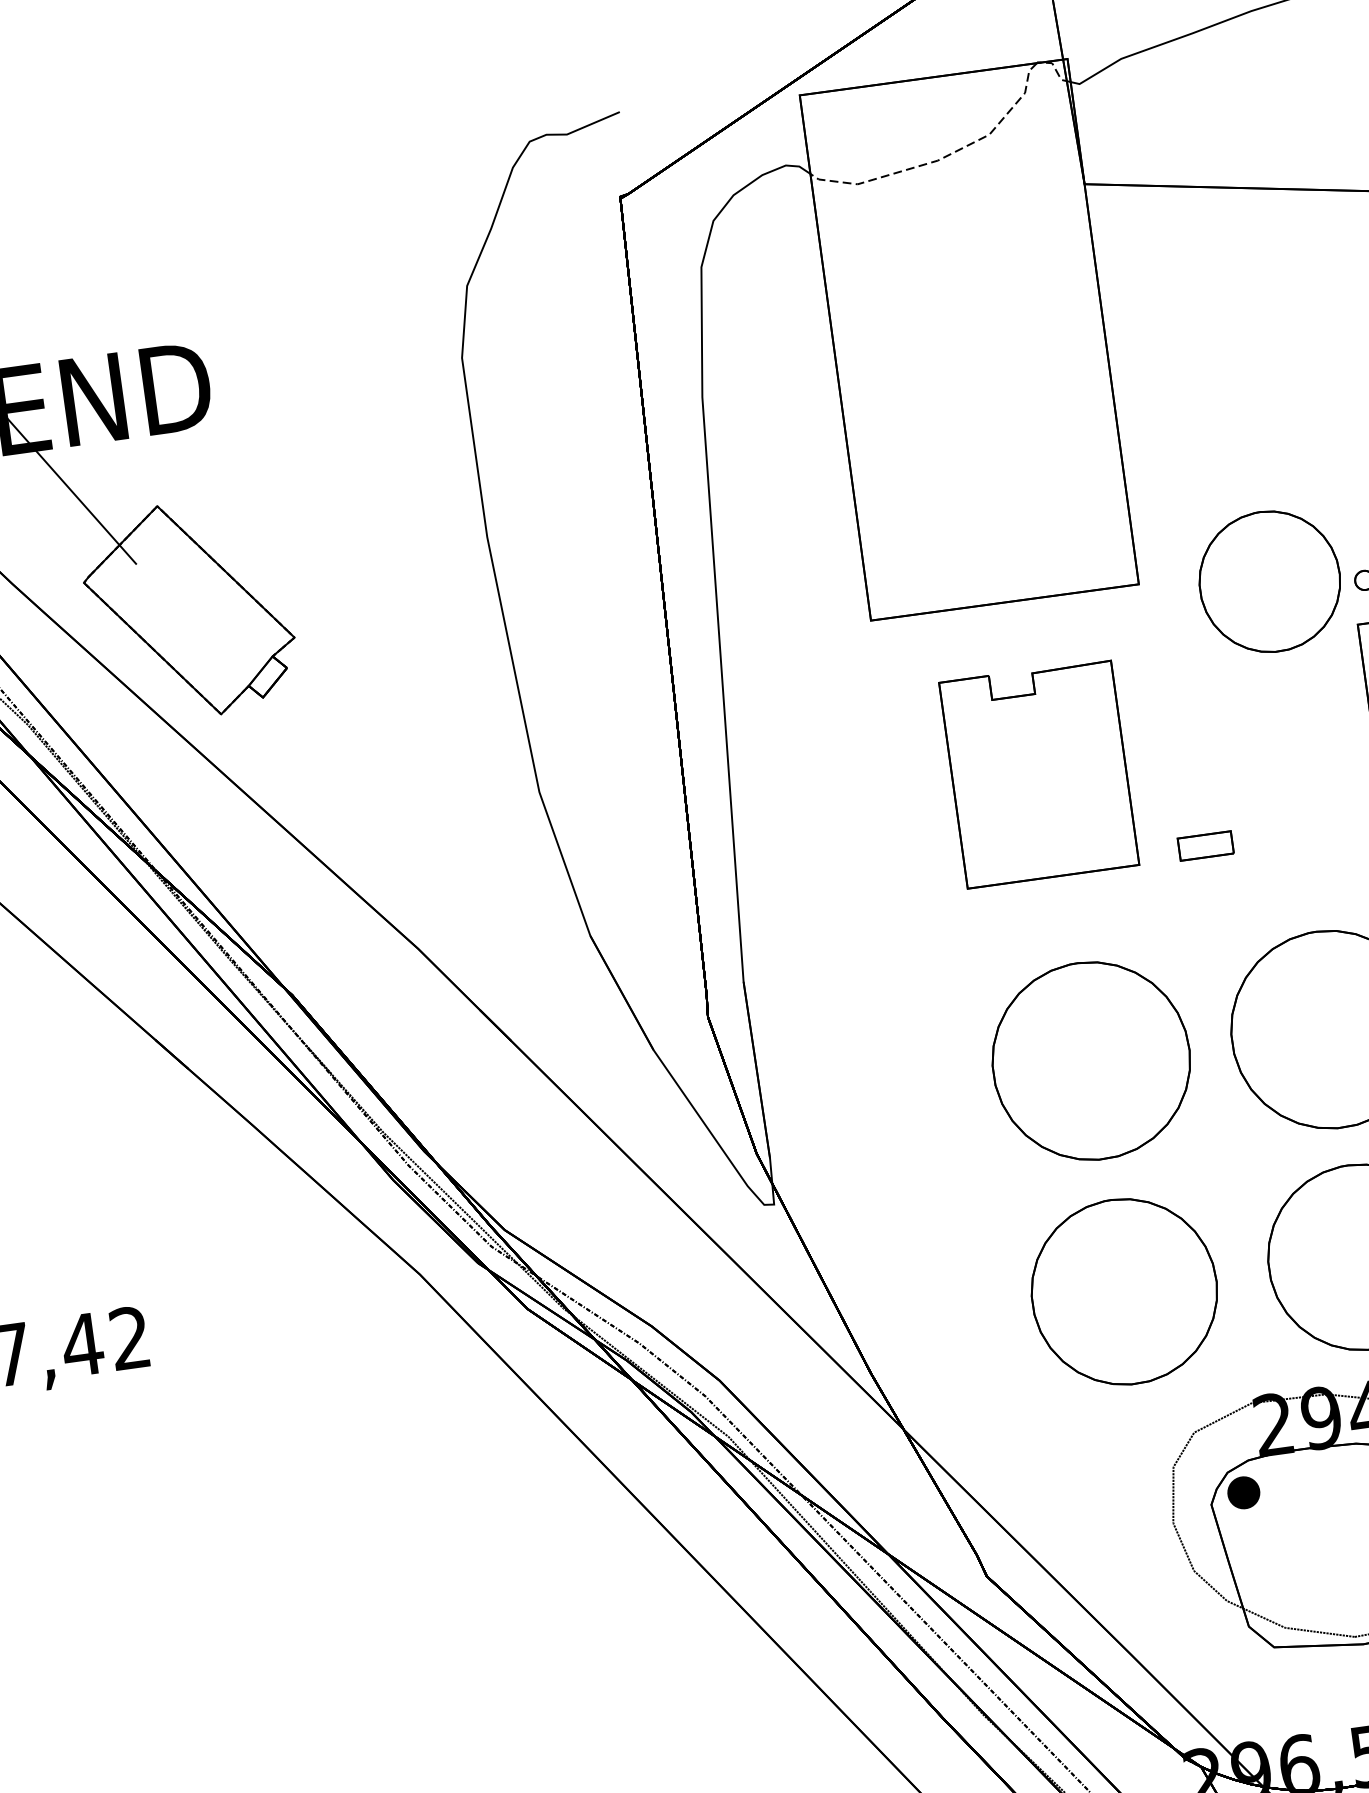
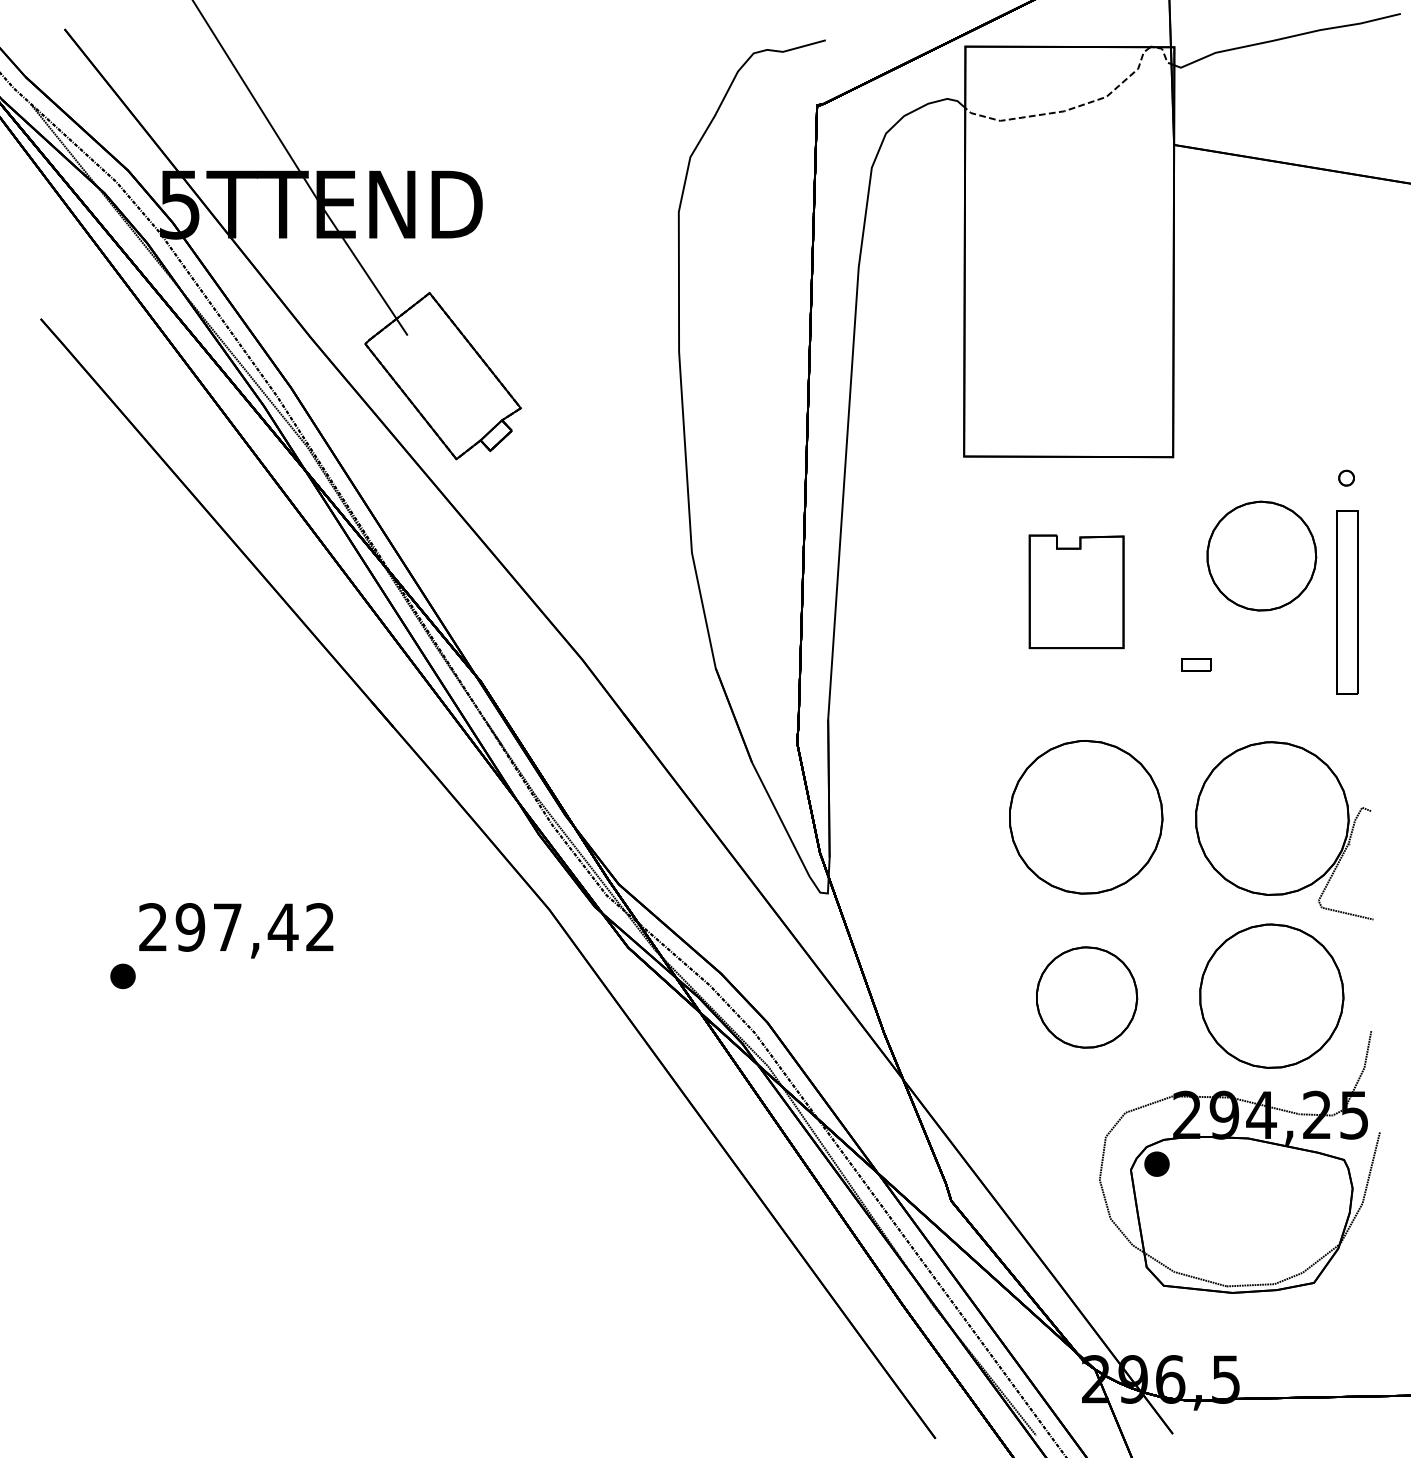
part: (1269, 580) -> (1261, 555), moved
part: (1038, 773) -> (1076, 591), size x0.7
part: (1205, 845) -> (1196, 664), size x0.7
part: (1123, 1291) -> (1086, 997), size x0.7

